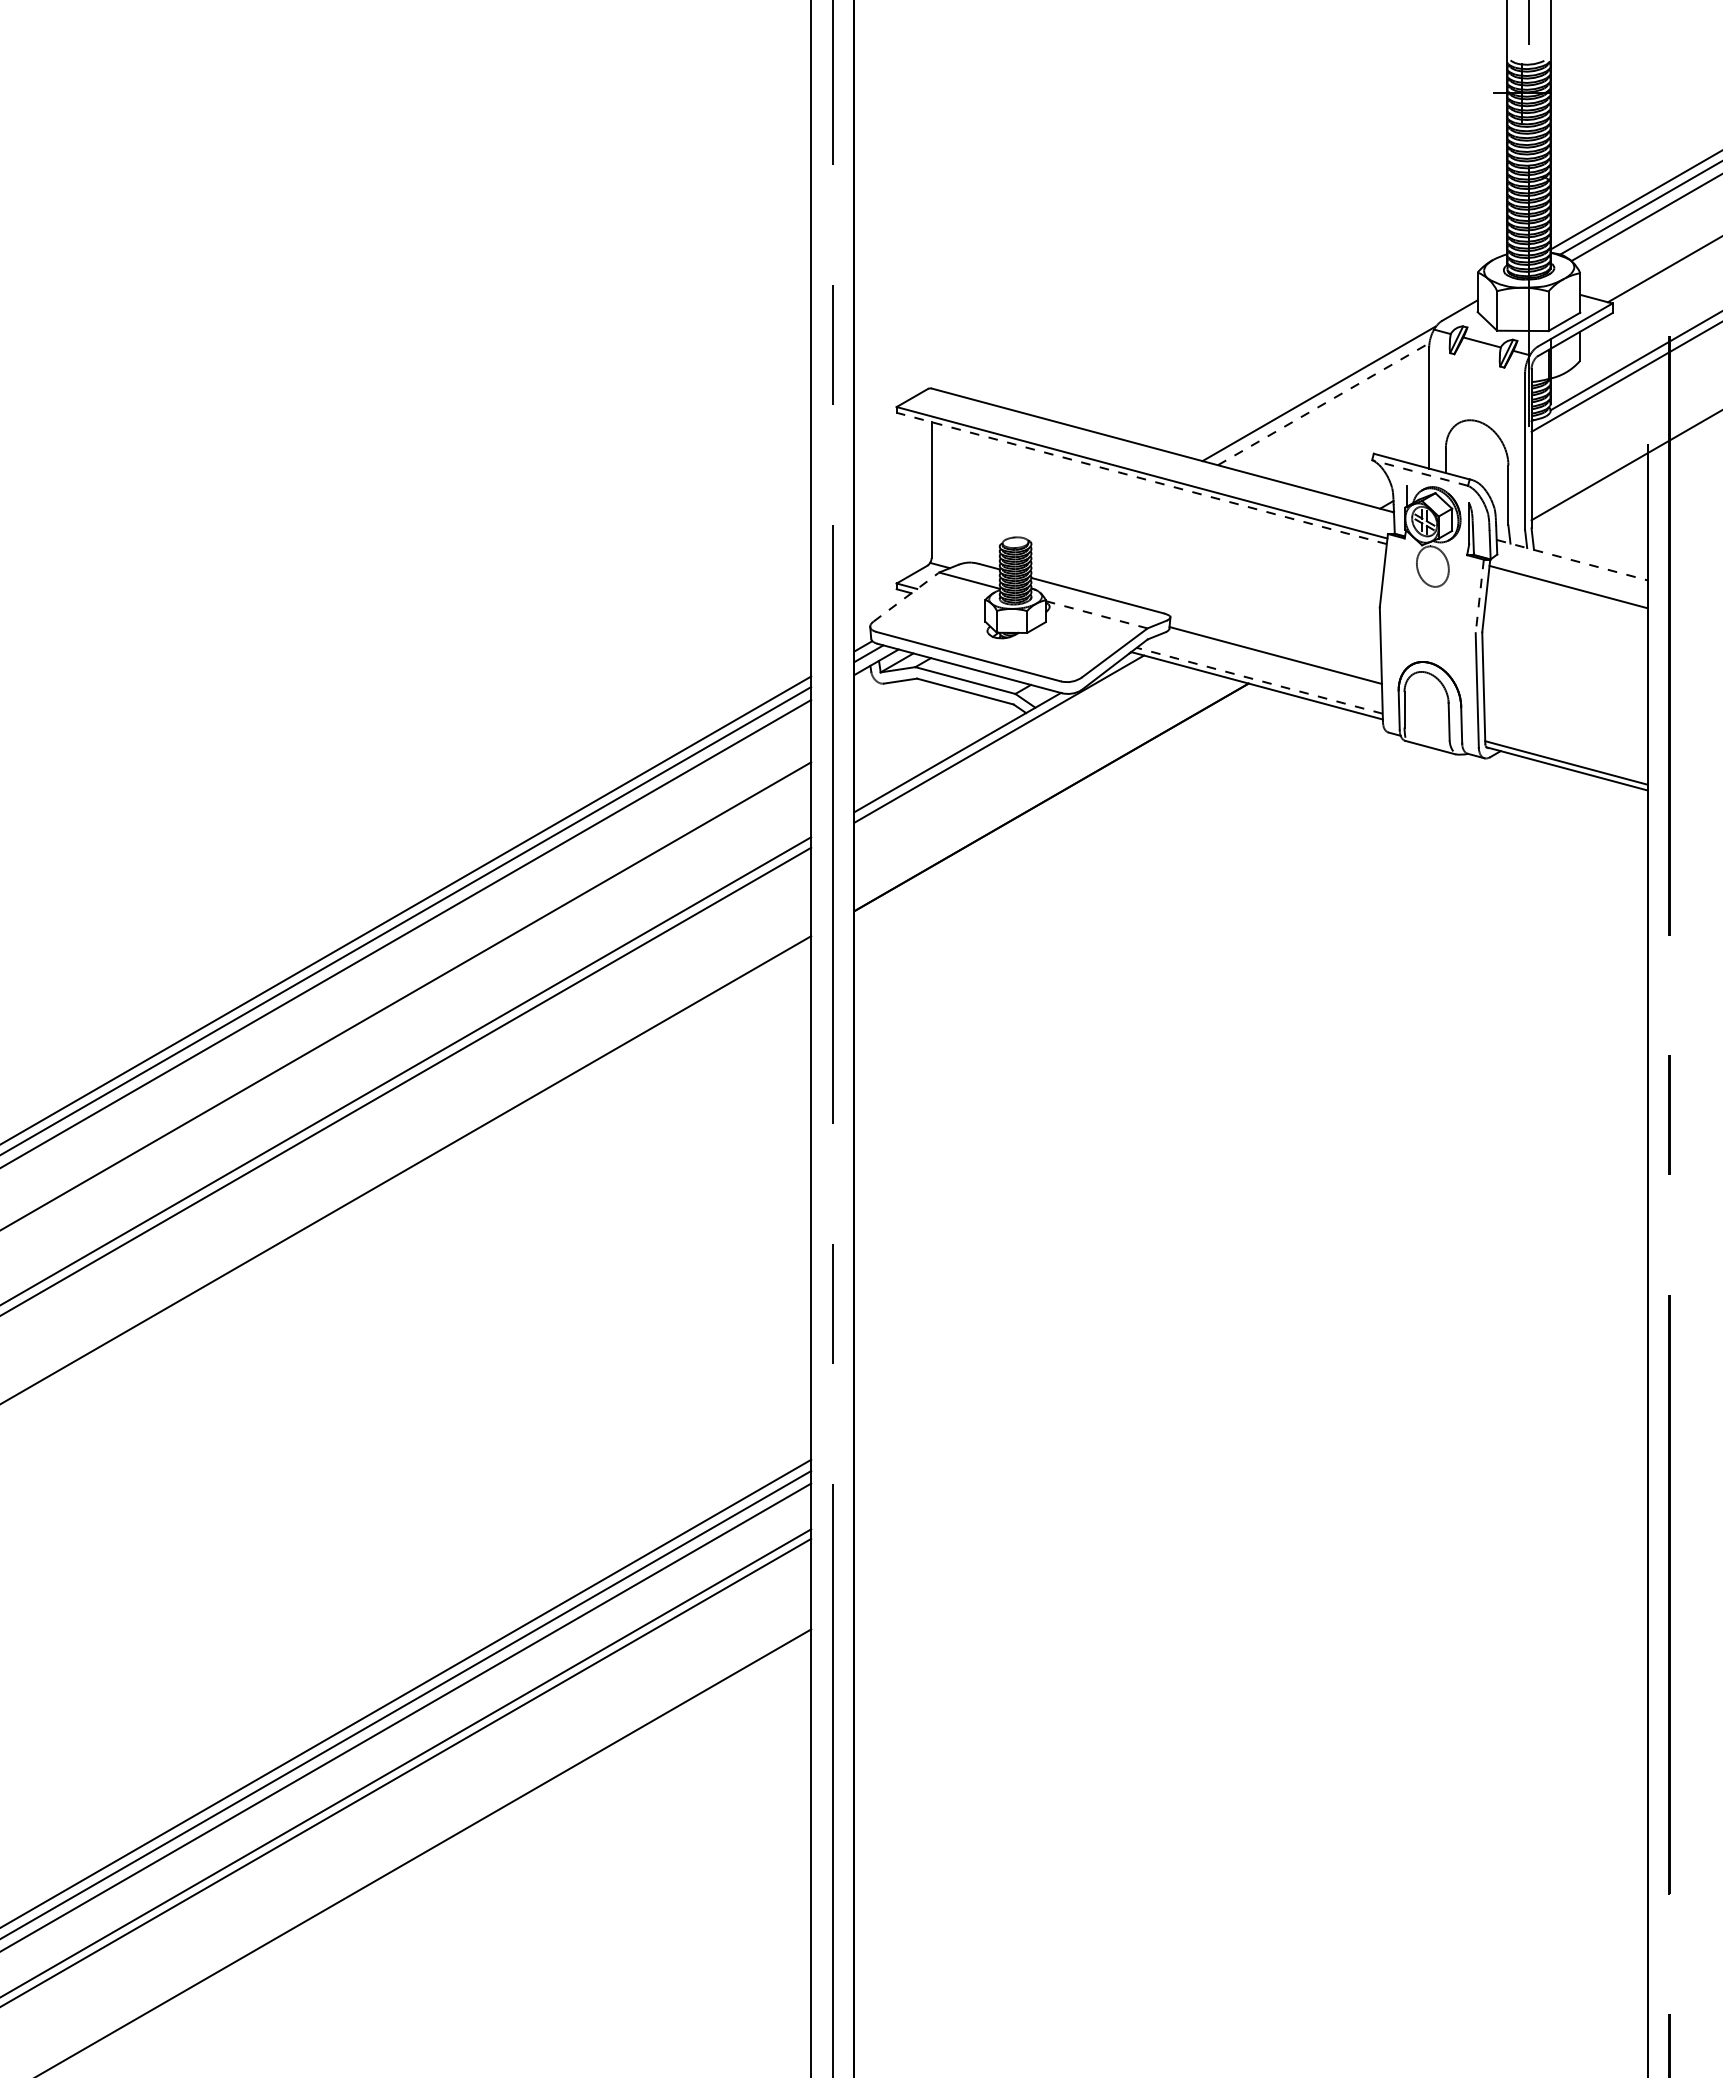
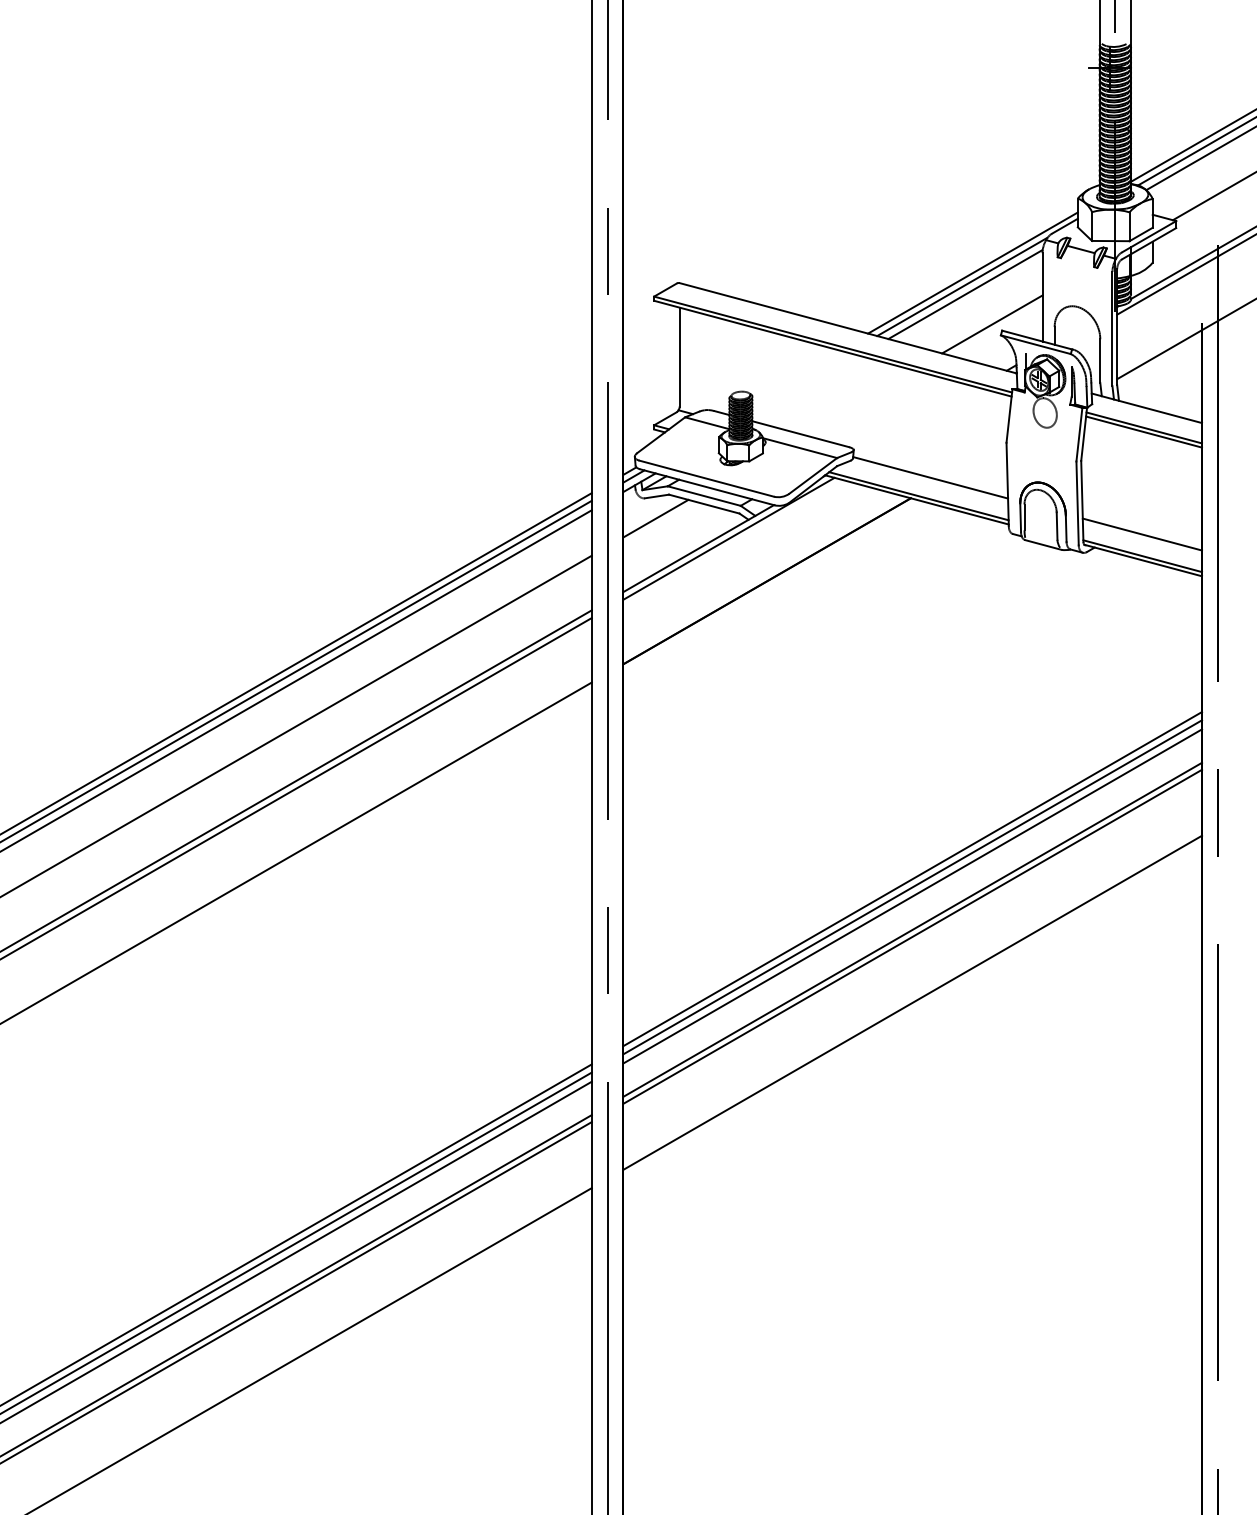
line: (1333, 374) -> (972, 272), added
line: (1323, 404) -> (965, 294), dashed -> solid
line: (1360, 444) -> (992, 323), added
line: (1420, 473) -> (1036, 345), dashed -> solid
line: (1141, 478) -> (832, 348), dashed -> solid
line: (1572, 560) -> (1147, 408), dashed -> solid
line: (1567, 592) -> (1143, 431), added
line: (1479, 596) -> (1079, 434), dashed -> solid
line: (906, 597) -> (661, 435), dashed -> solid
line: (1096, 614) -> (799, 447), dashed -> solid
line: (1259, 680) -> (918, 496), dashed -> solid
line: (898, 711) -> (655, 518), added
line: (1565, 733) -> (1141, 534), added
line: (1250, 1205) -> (912, 878), added
line: (1250, 1216) -> (912, 886), added
line: (1250, 1229) -> (912, 896), added
line: (1250, 1275) -> (912, 929), added
line: (1250, 1284) -> (912, 936), added
line: (1250, 1375) -> (912, 1002), added

